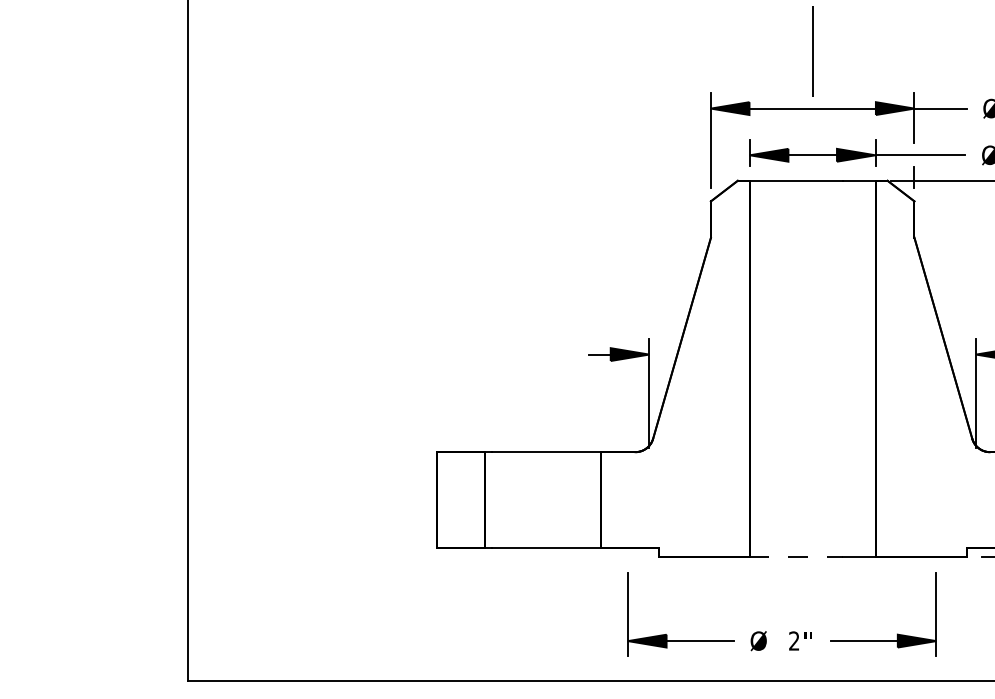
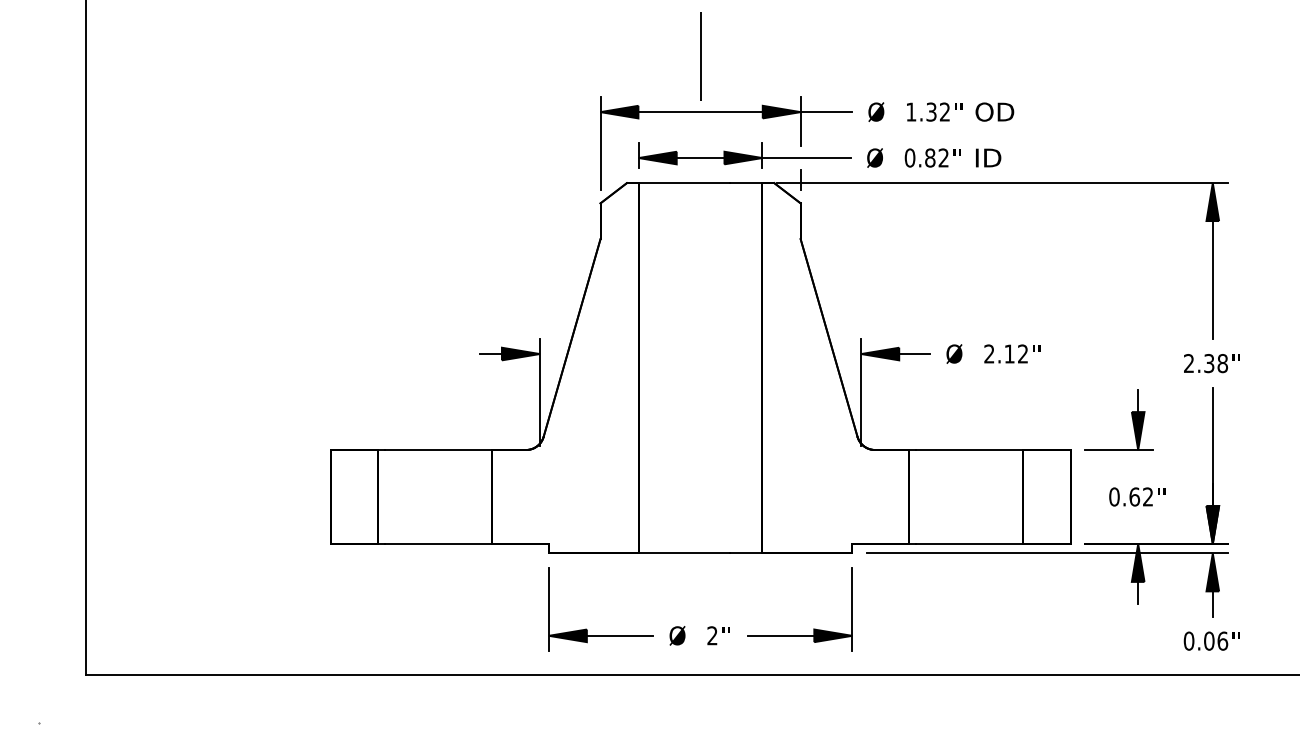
line: (796, 557) -> (684, 553), dashed -> solid
part: (791, 631) -> (709, 626), moved

